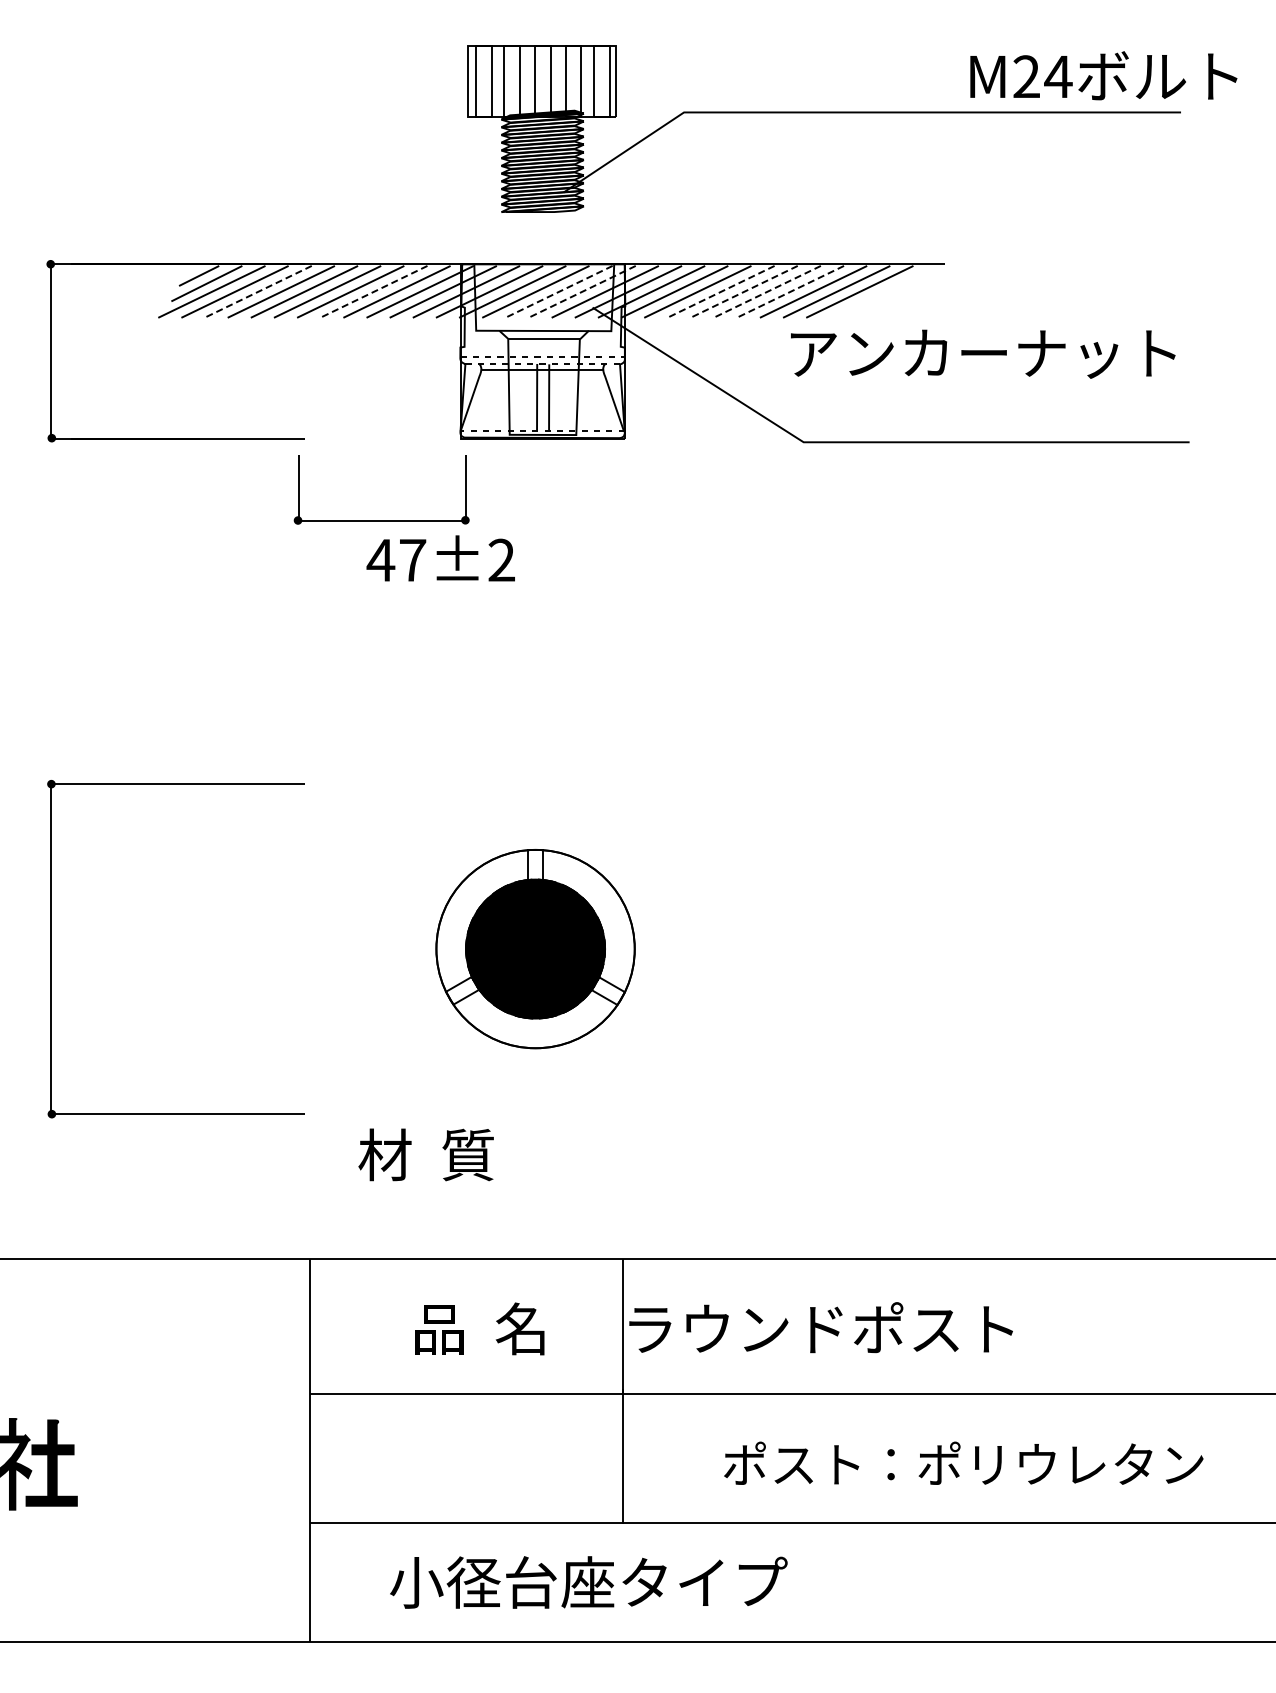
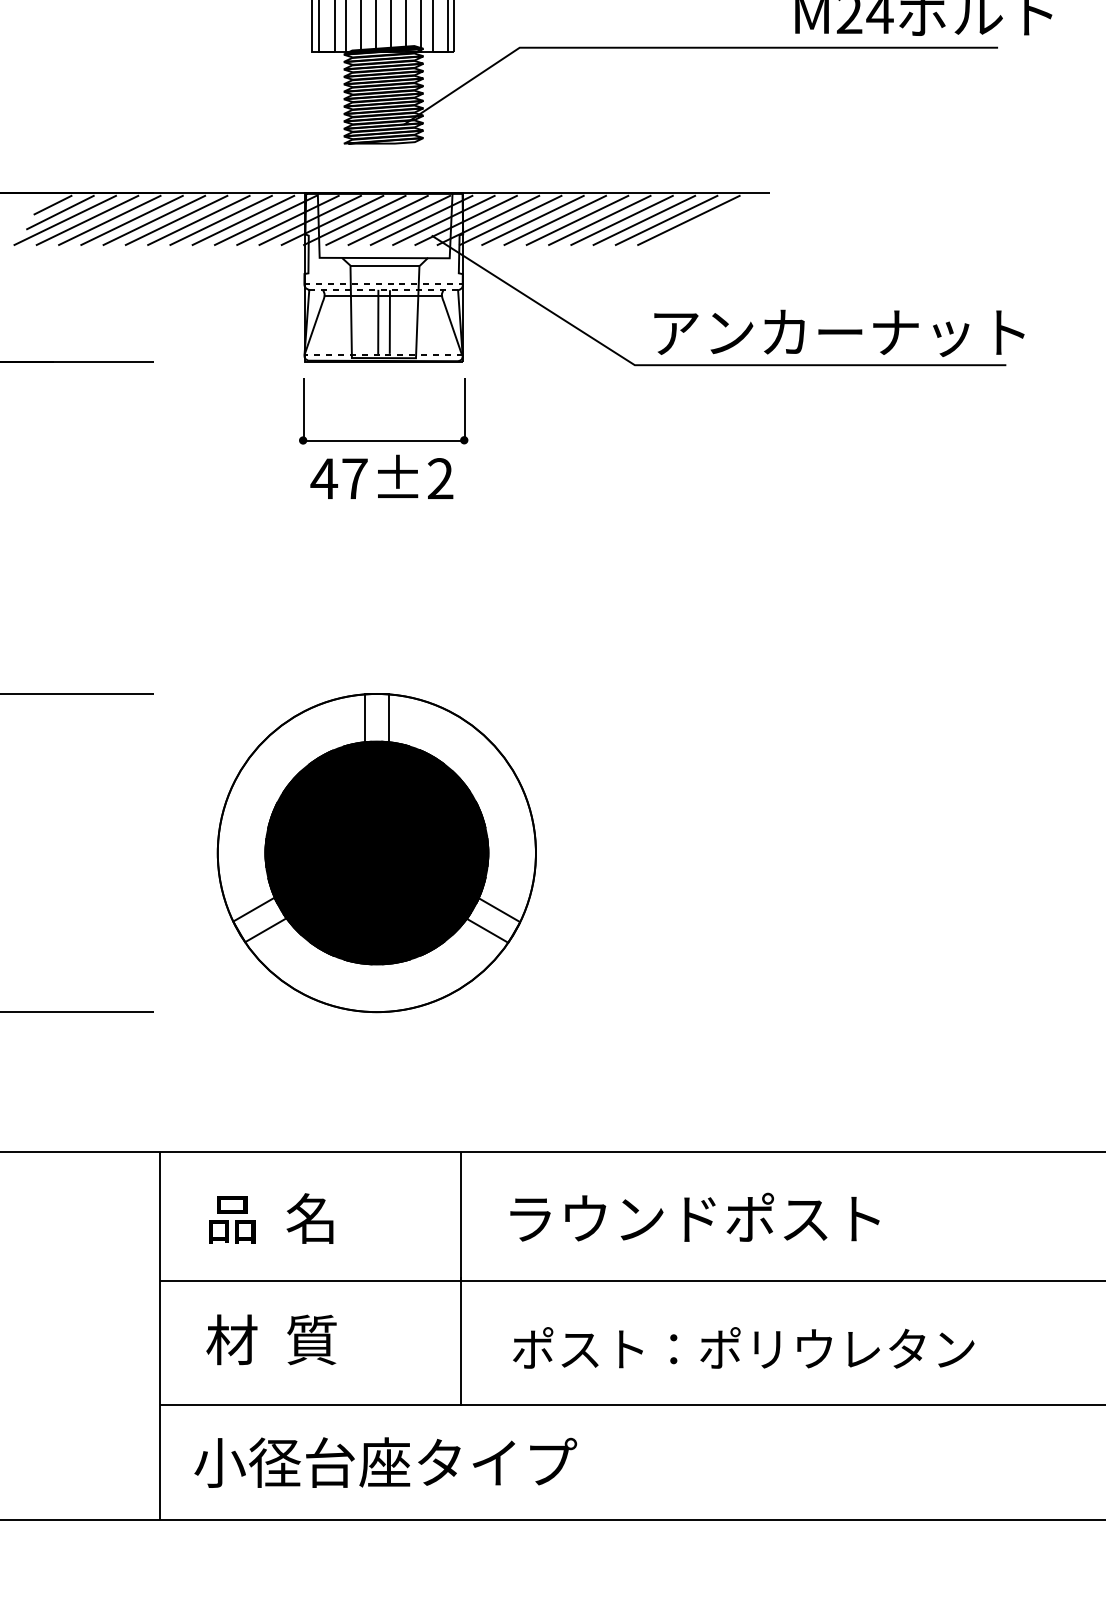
line: (258, 291) -> (110, 220), dashed -> solid
line: (373, 291) -> (220, 220), dashed -> solid
line: (559, 291) -> (399, 220), dashed -> solid
line: (582, 291) -> (421, 220), dashed -> solid
line: (720, 291) -> (554, 220), dashed -> solid
line: (744, 291) -> (577, 220), dashed -> solid
line: (767, 291) -> (600, 220), dashed -> solid
line: (790, 291) -> (622, 220), dashed -> solid
text: (983, 353) -> (839, 332), moved
part: (381, 520) -> (383, 440), moved
text: (440, 558) -> (381, 477), moved
part: (535, 948) -> (376, 852), size x1.67
text: (425, 1154) -> (270, 1339), moved
text: (820, 1327) -> (694, 1217), moved
text: (479, 1328) -> (270, 1218), moved
text: (963, 1462) -> (743, 1347), moved
text: (588, 1582) -> (385, 1462), moved

